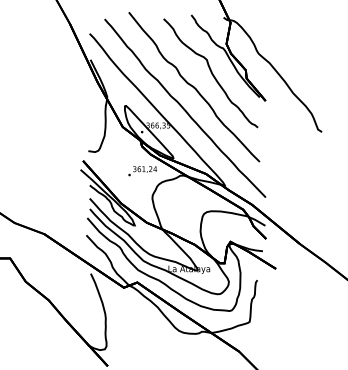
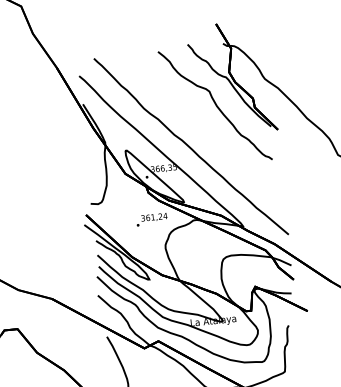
curve: (194, 87) -> (199, 122), removed

